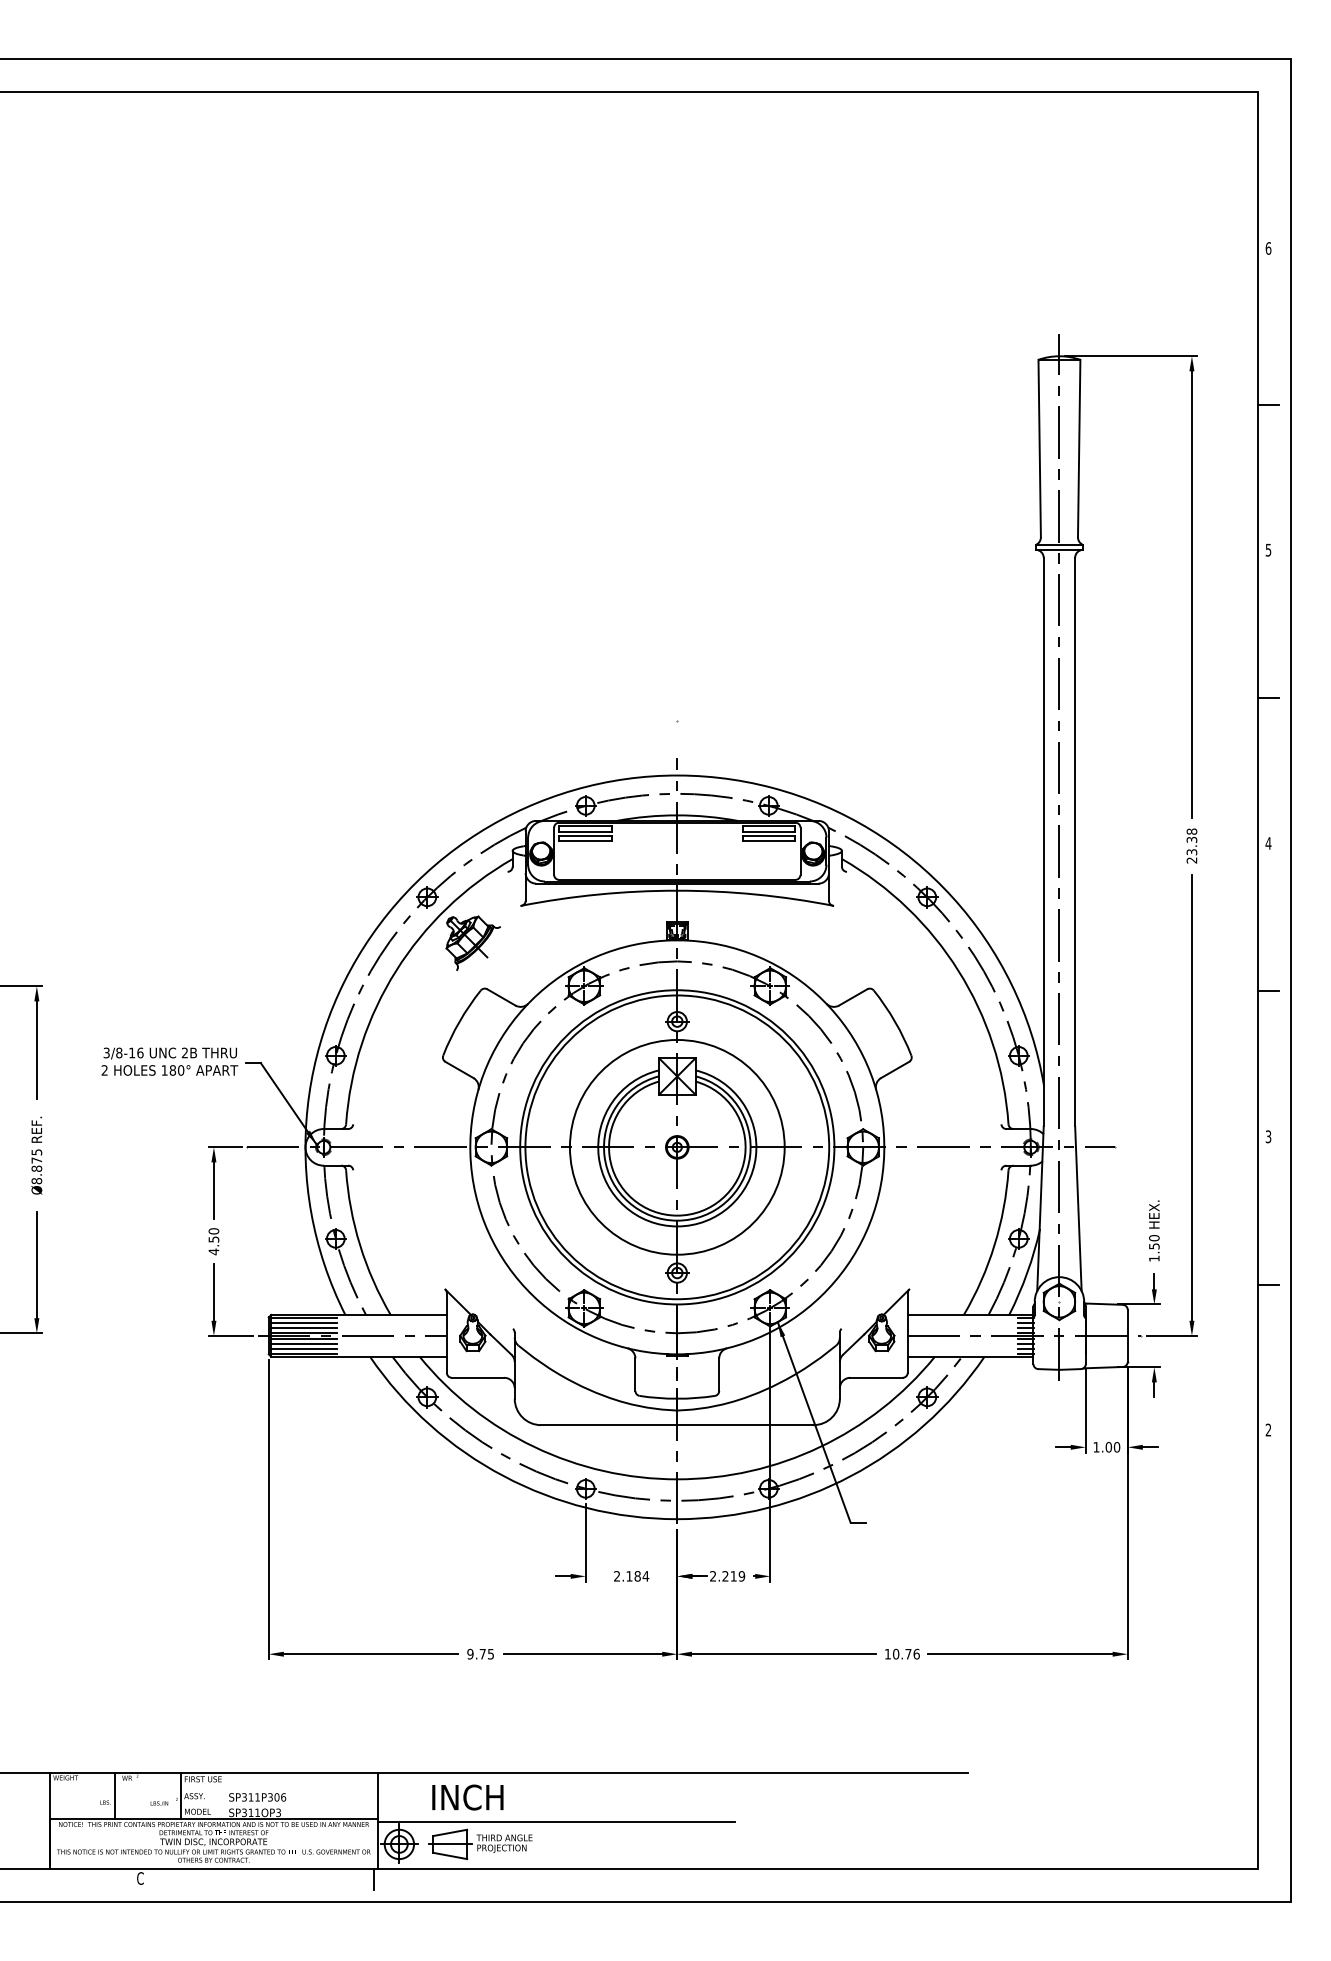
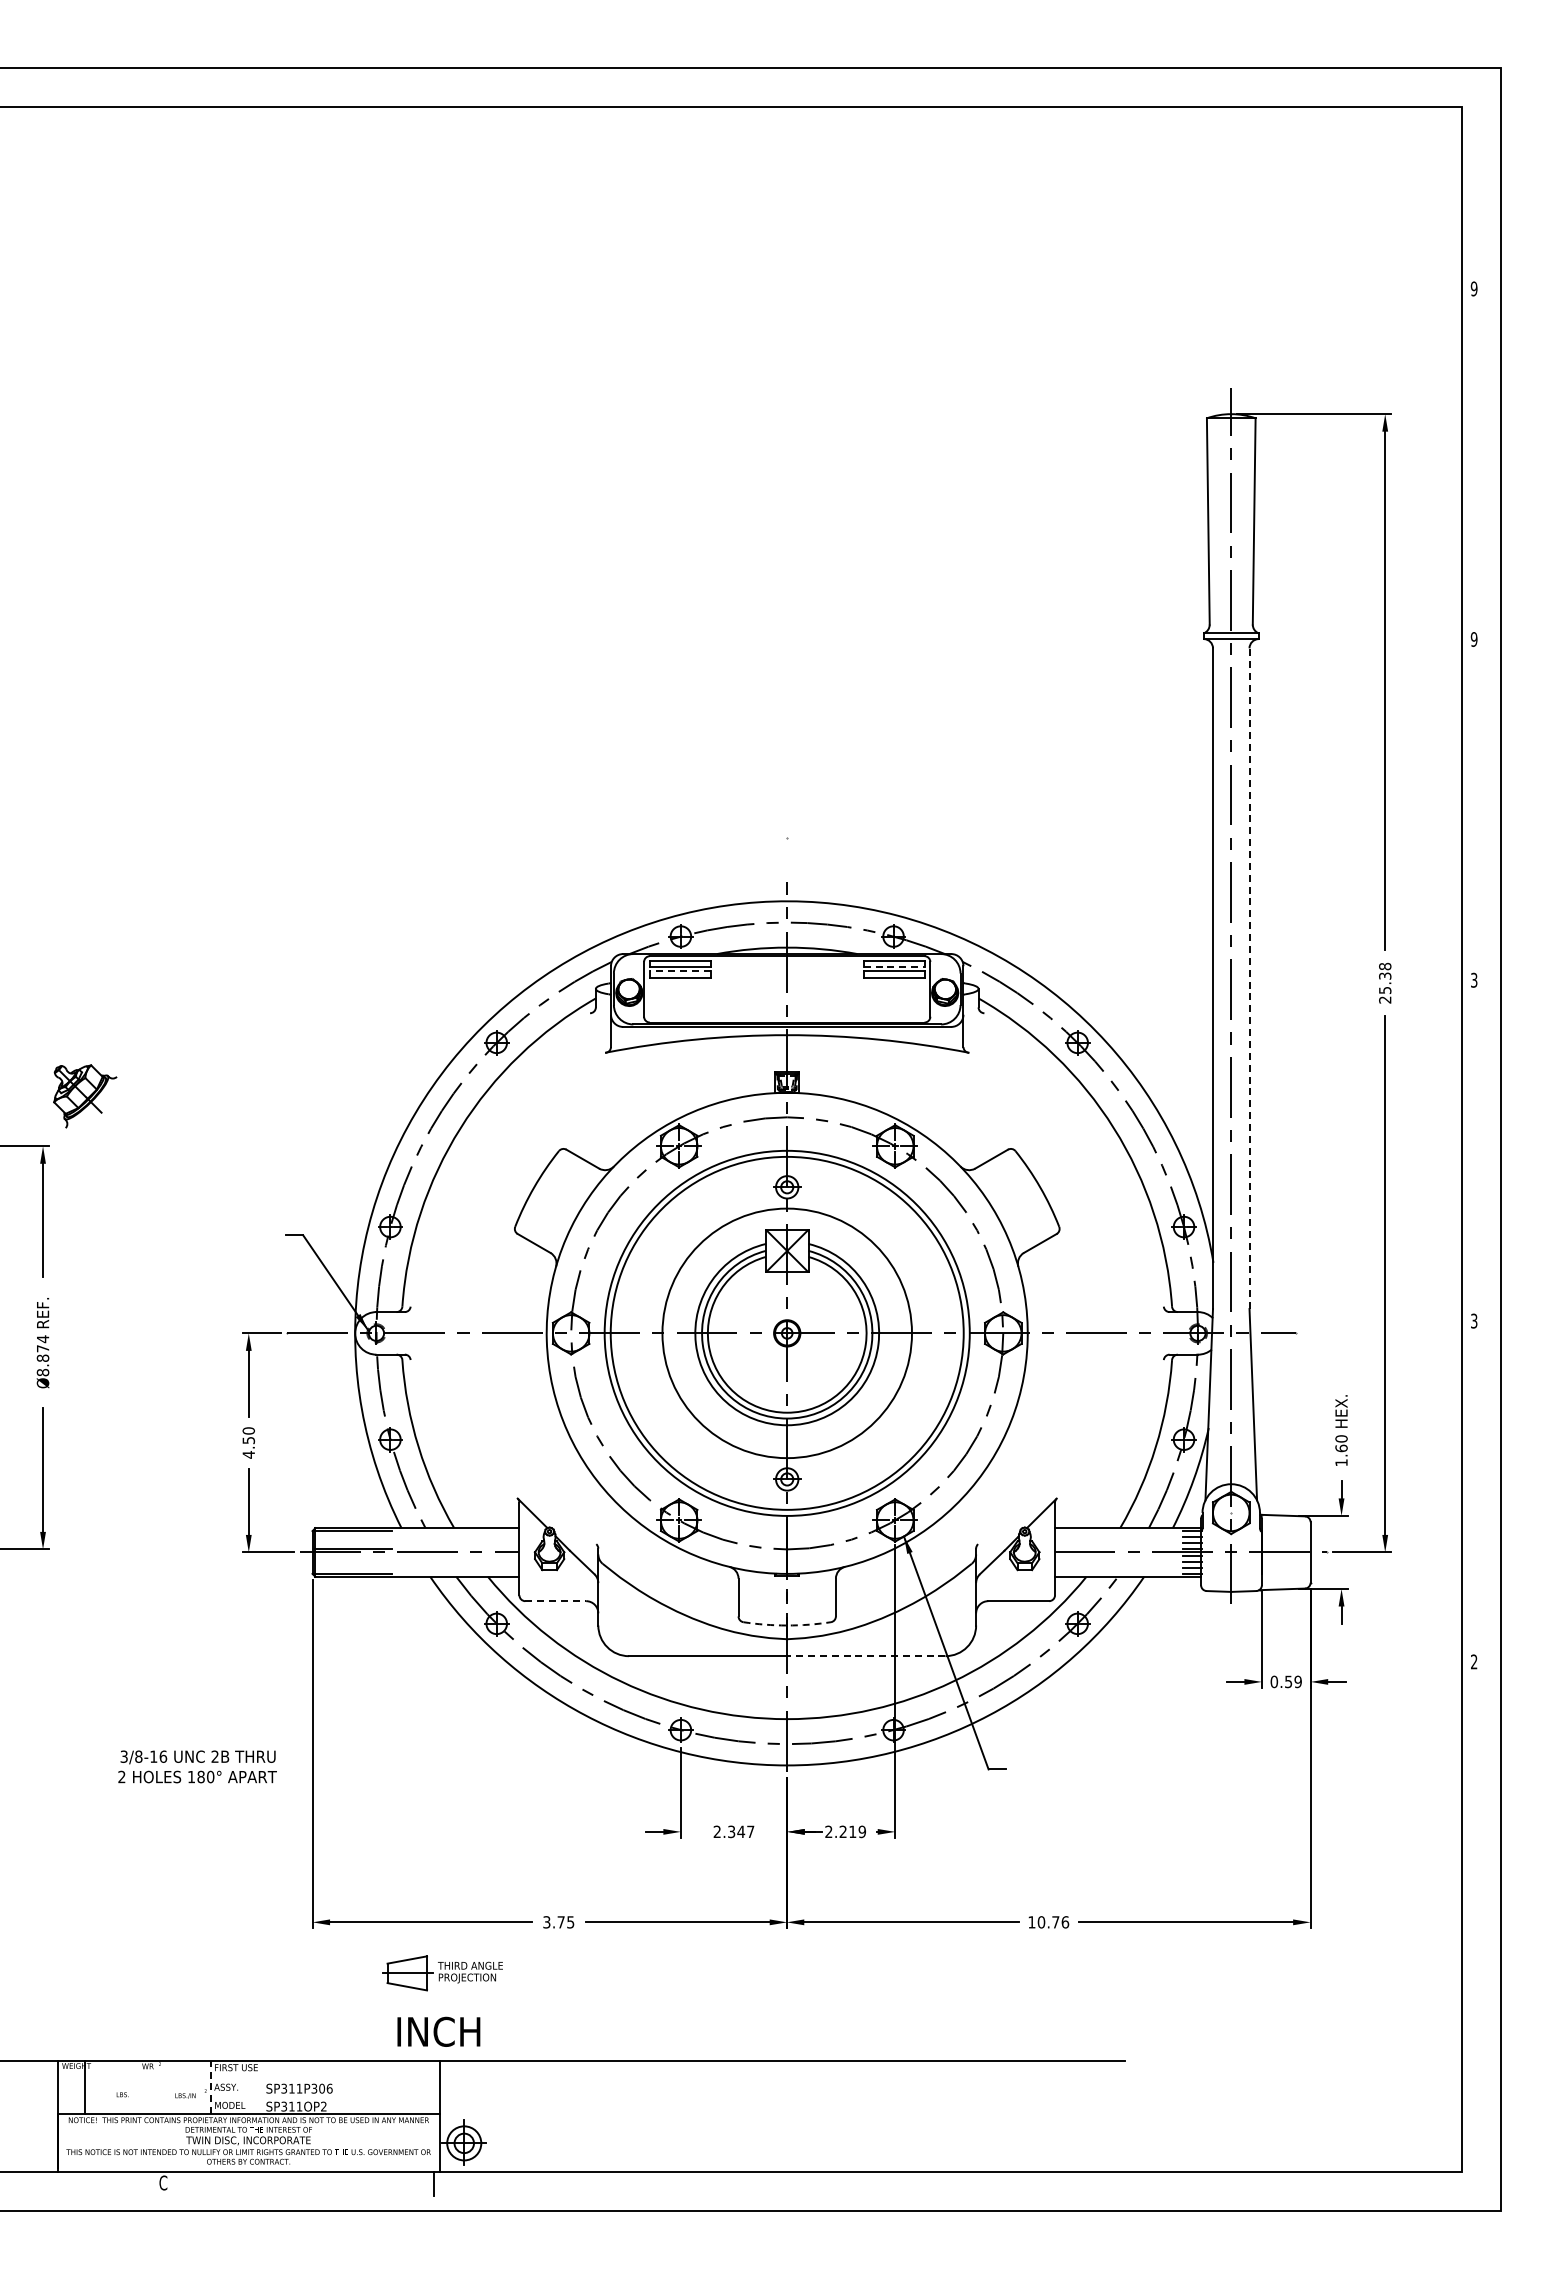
text: (1267, 248) -> (1473, 288), 6 -> 9
line: (1267, 404) -> (1473, 470), removed
text: (1267, 550) -> (1473, 639), 5 -> 9
line: (1267, 698) -> (1473, 811), removed
line: (769, 831) -> (894, 966), solid -> dashed
line: (584, 835) -> (679, 971), solid -> dashed
line: (1075, 841) -> (1249, 978), solid -> dashed
text: (1267, 842) -> (1473, 979), 4 -> 3
text: (1191, 852) -> (1384, 990), 23.38 -> 25.38
part: (473, 943) -> (85, 1096), moved
line: (1267, 991) -> (1473, 1152), removed
text: (169, 1061) -> (197, 1766), moved
text: (37, 1152) -> (43, 1339), Ø8.875 -> Ø8.874
text: (1154, 1246) -> (1341, 1448), 1.50 -> 1.60
line: (1267, 1284) -> (1473, 1492), removed
line: (304, 1323) -> (353, 1537), removed
line: (304, 1328) -> (353, 1543), removed
line: (304, 1338) -> (353, 1555), removed
line: (304, 1343) -> (353, 1561), removed
line: (304, 1348) -> (353, 1567), removed
line: (478, 1378) -> (556, 1601), solid -> dashed
arc: (677, 1398) -> (787, 1625), solid -> dashed
line: (744, 1425) -> (865, 1656), solid -> dashed
text: (1106, 1446) -> (1285, 1681), 1.00 -> 0.59
text: (637, 1576) -> (741, 1831), 2.184 -> 2.347
text: (470, 1654) -> (546, 1922), 9.75 -> 3.75
line: (115, 1796) -> (85, 2087), moved
line: (180, 1796) -> (210, 2087), solid -> dashed
text: (467, 1797) -> (438, 2031), moved
text: (278, 1812) -> (323, 2106), SP311OP3 -> SP311OP2
line: (556, 1822) -> (646, 2117), removed
part: (480, 1844) -> (442, 1973), moved

